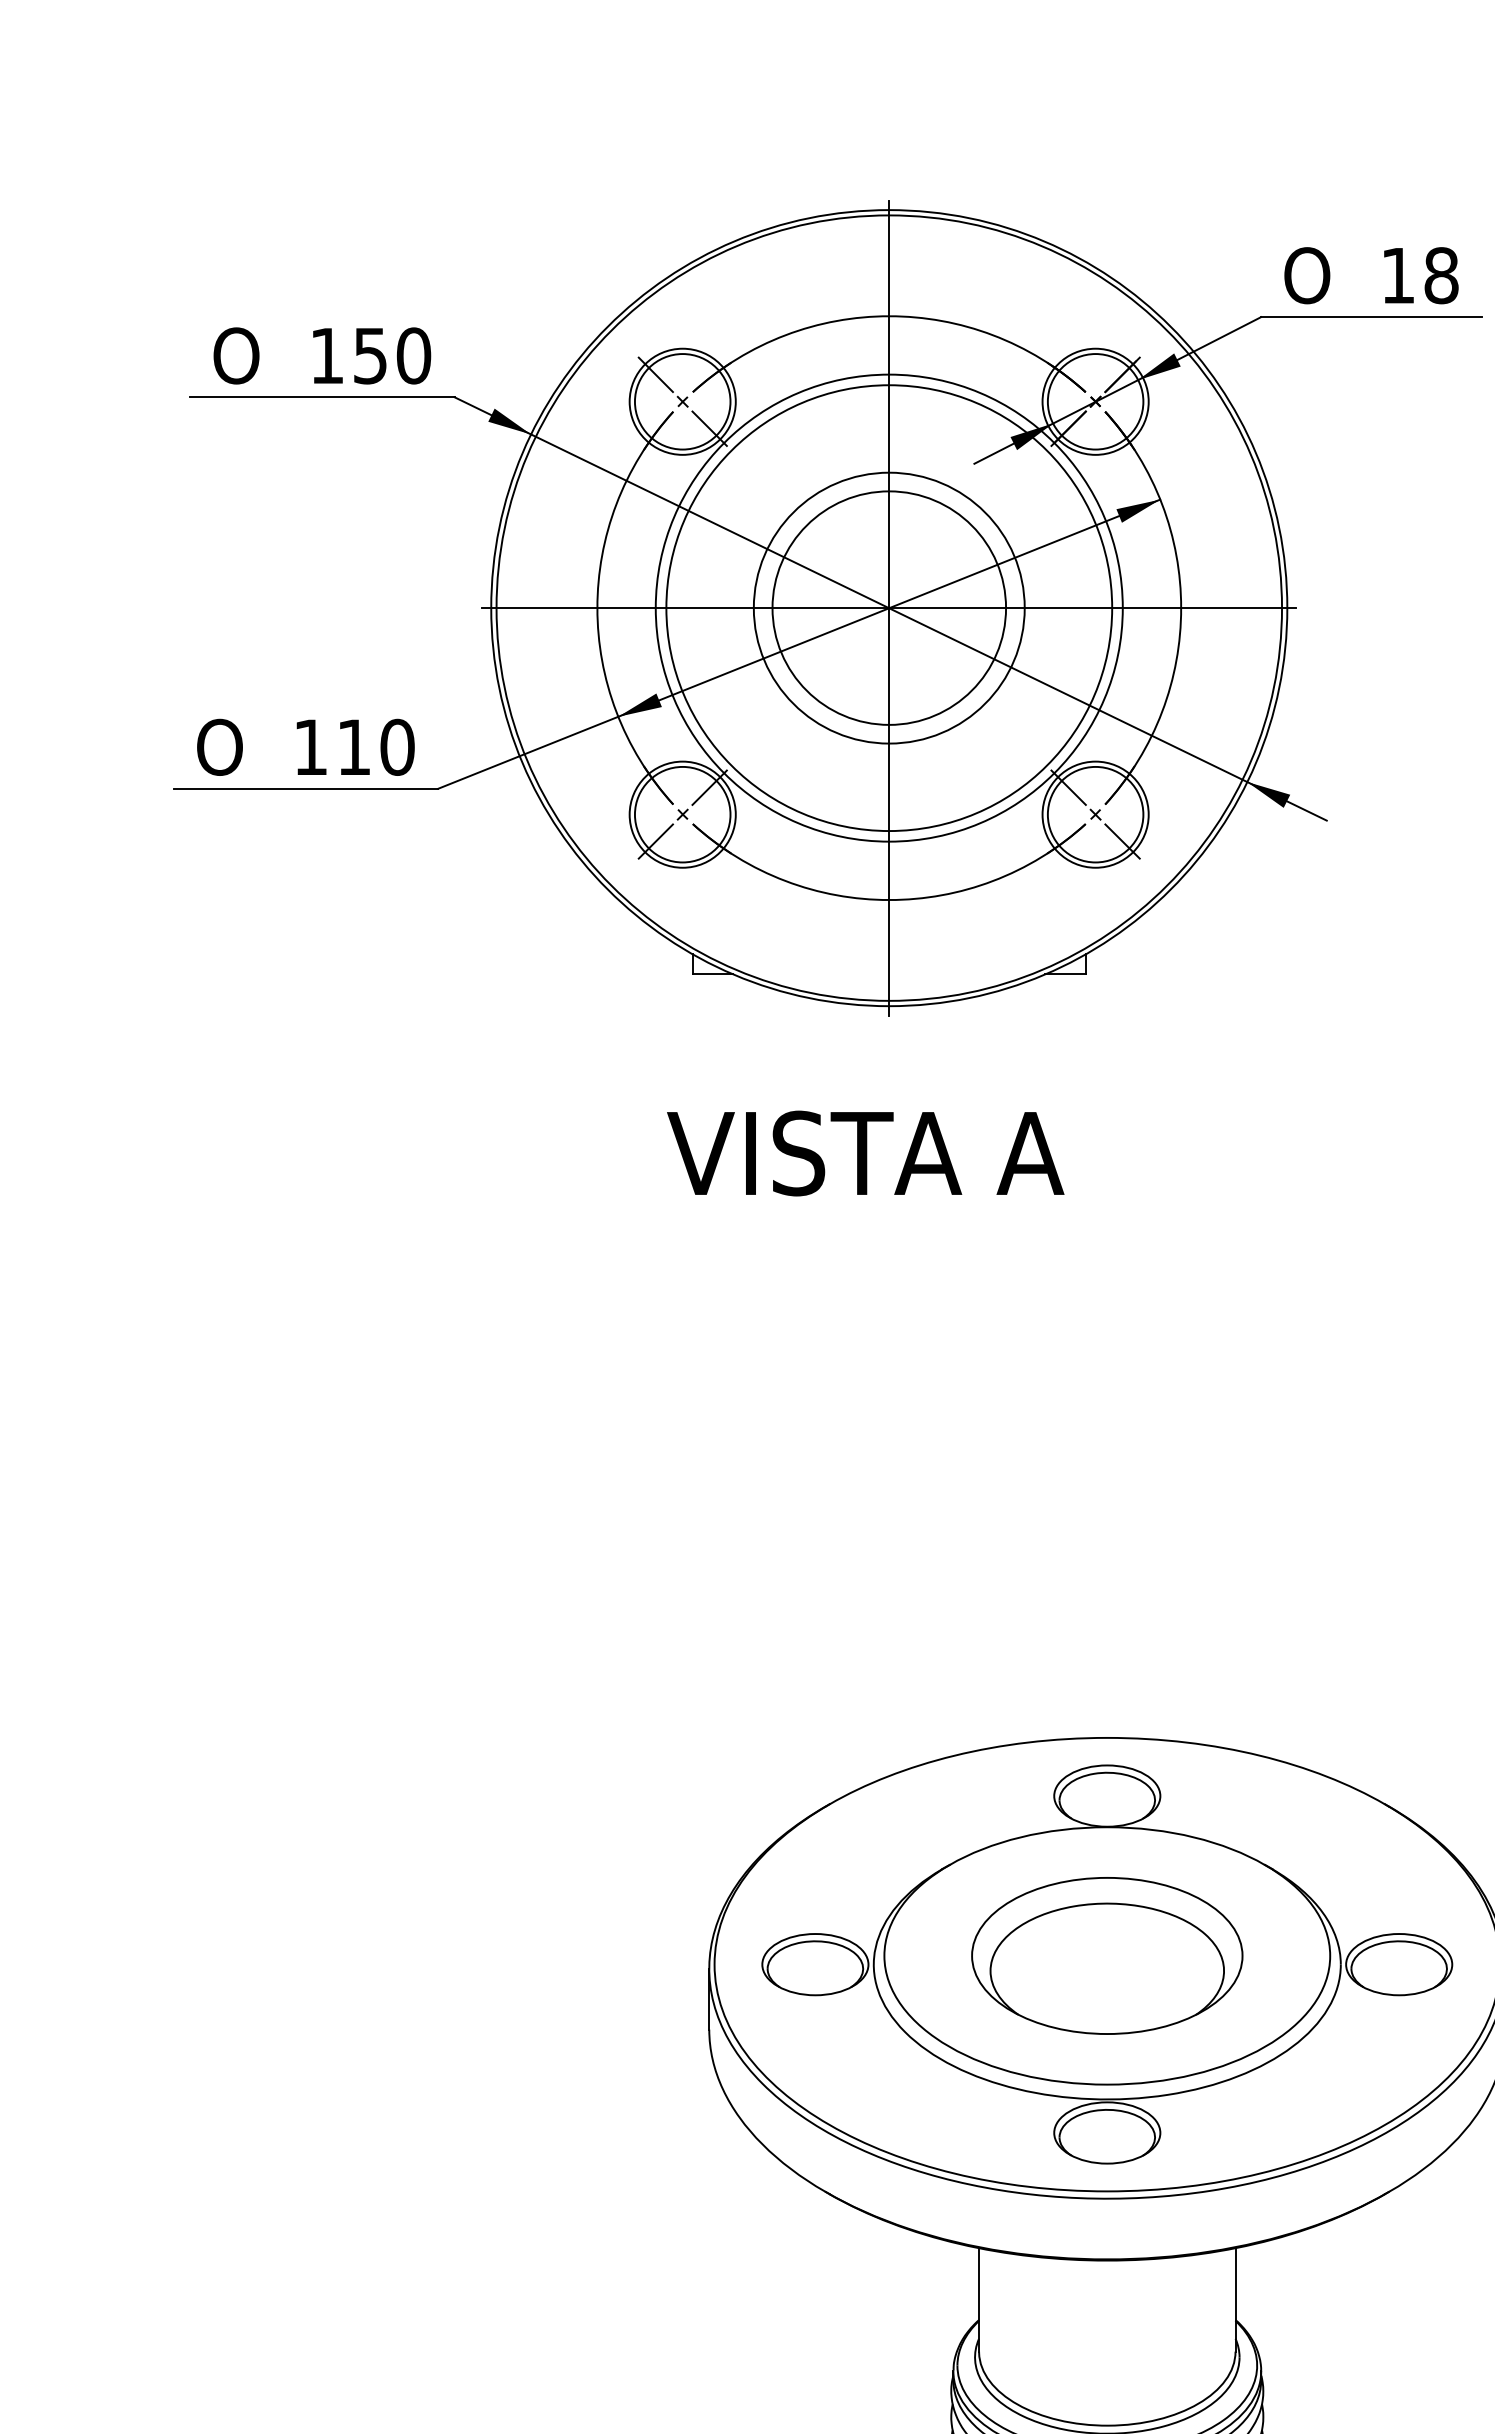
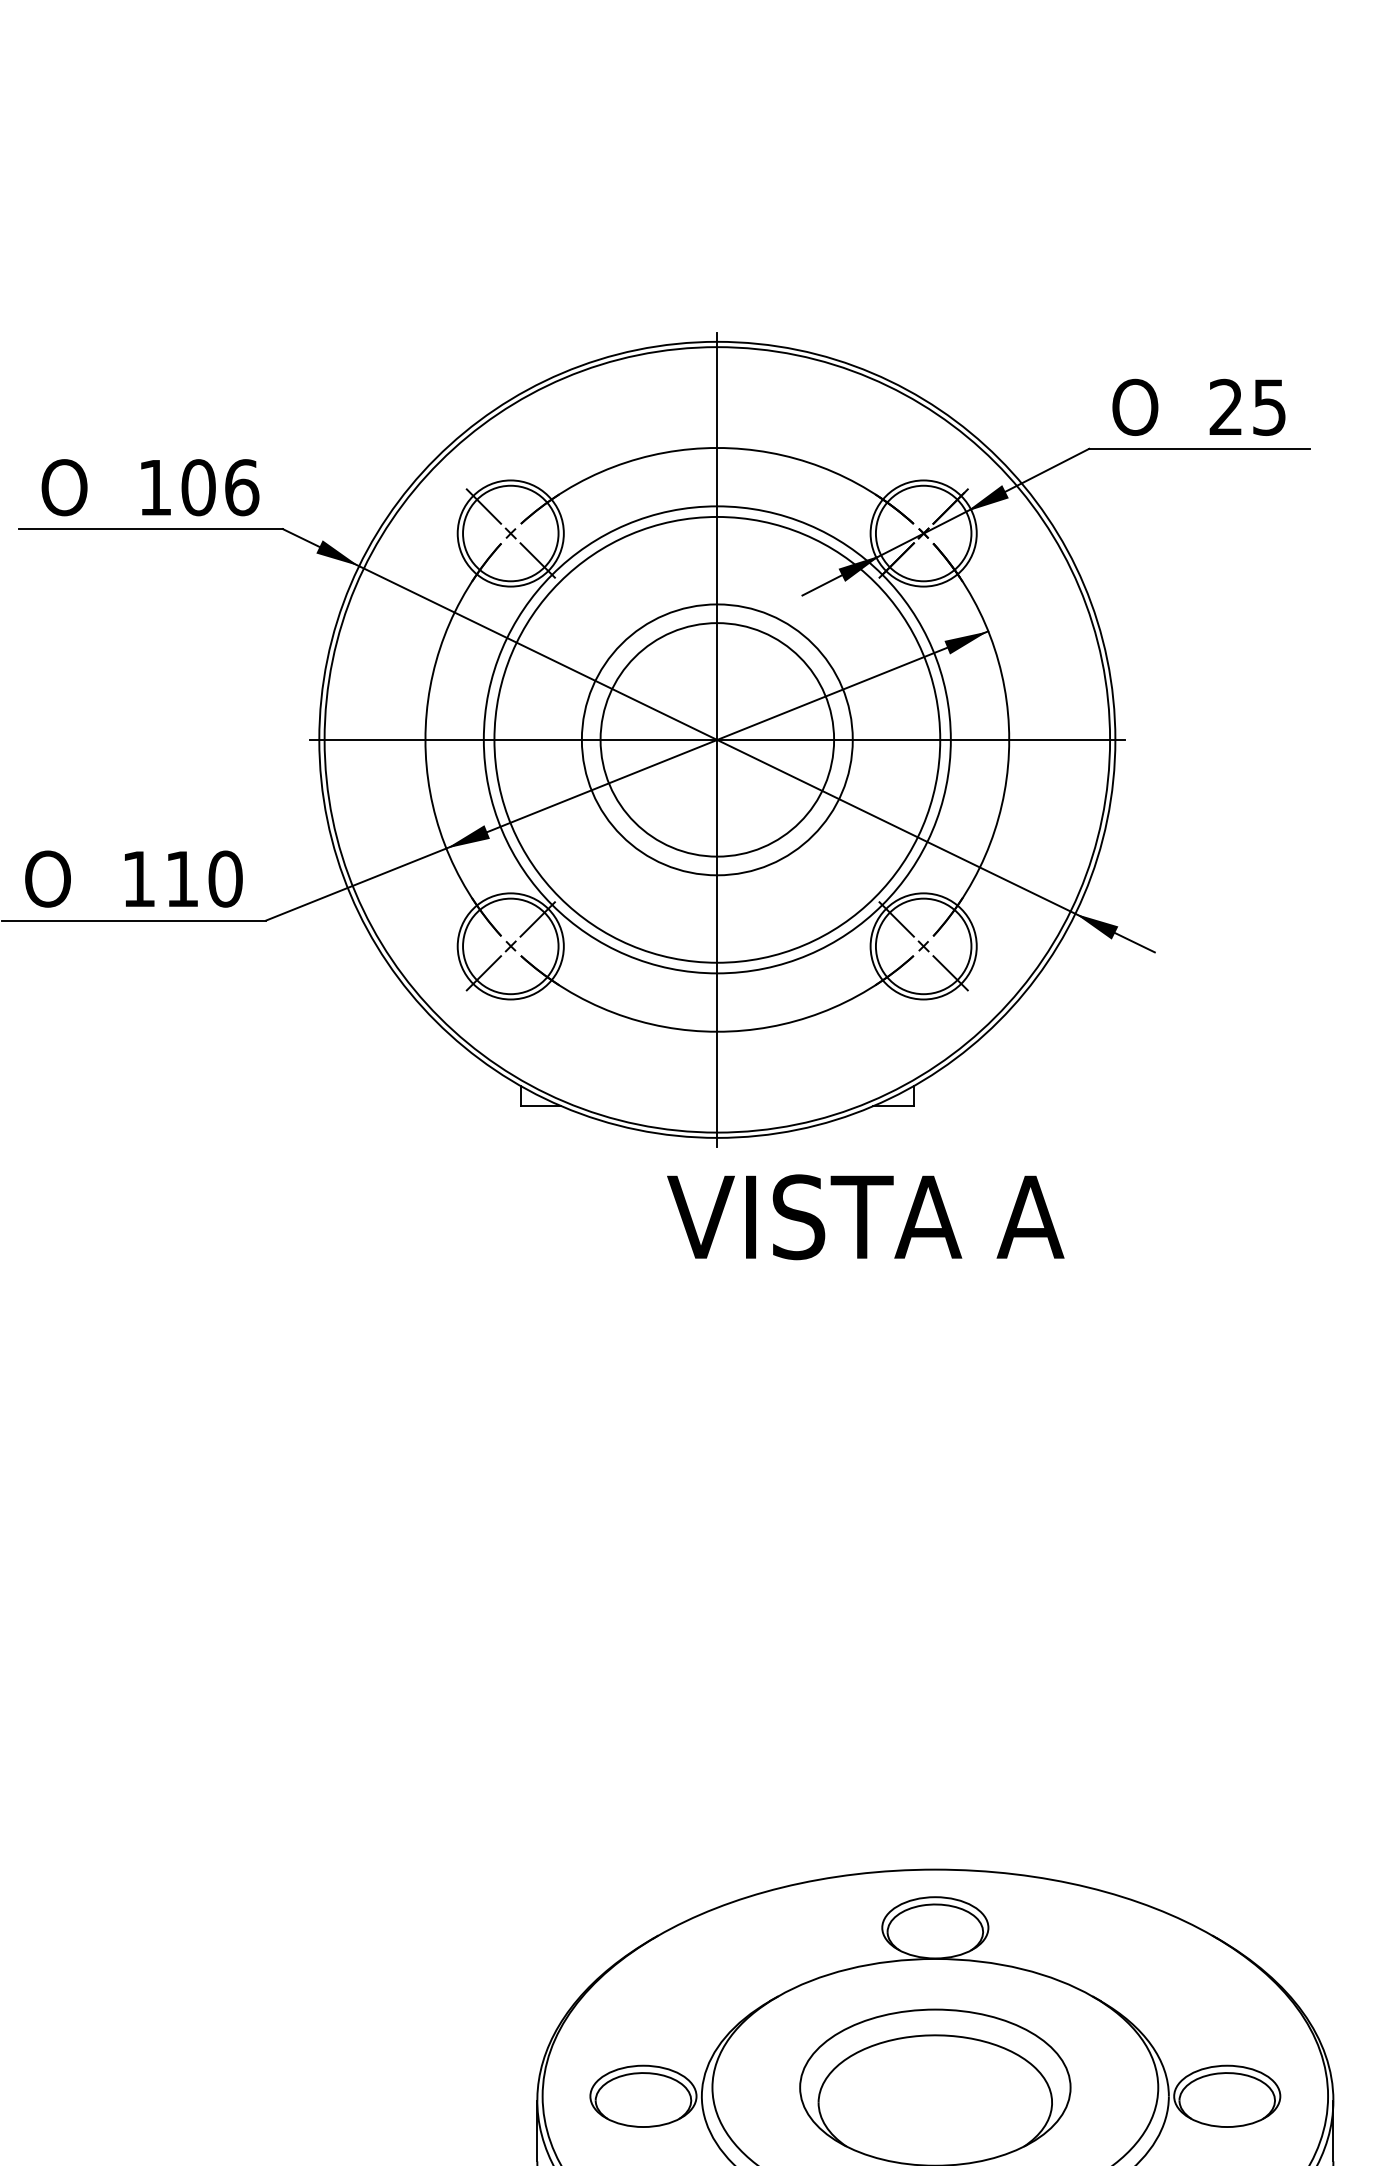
text: (1419, 275) -> (1247, 407), 18 -> 25
text: (392, 355) -> (220, 487), 150 -> 106
text: (865, 1153) -> (865, 1217), moved

